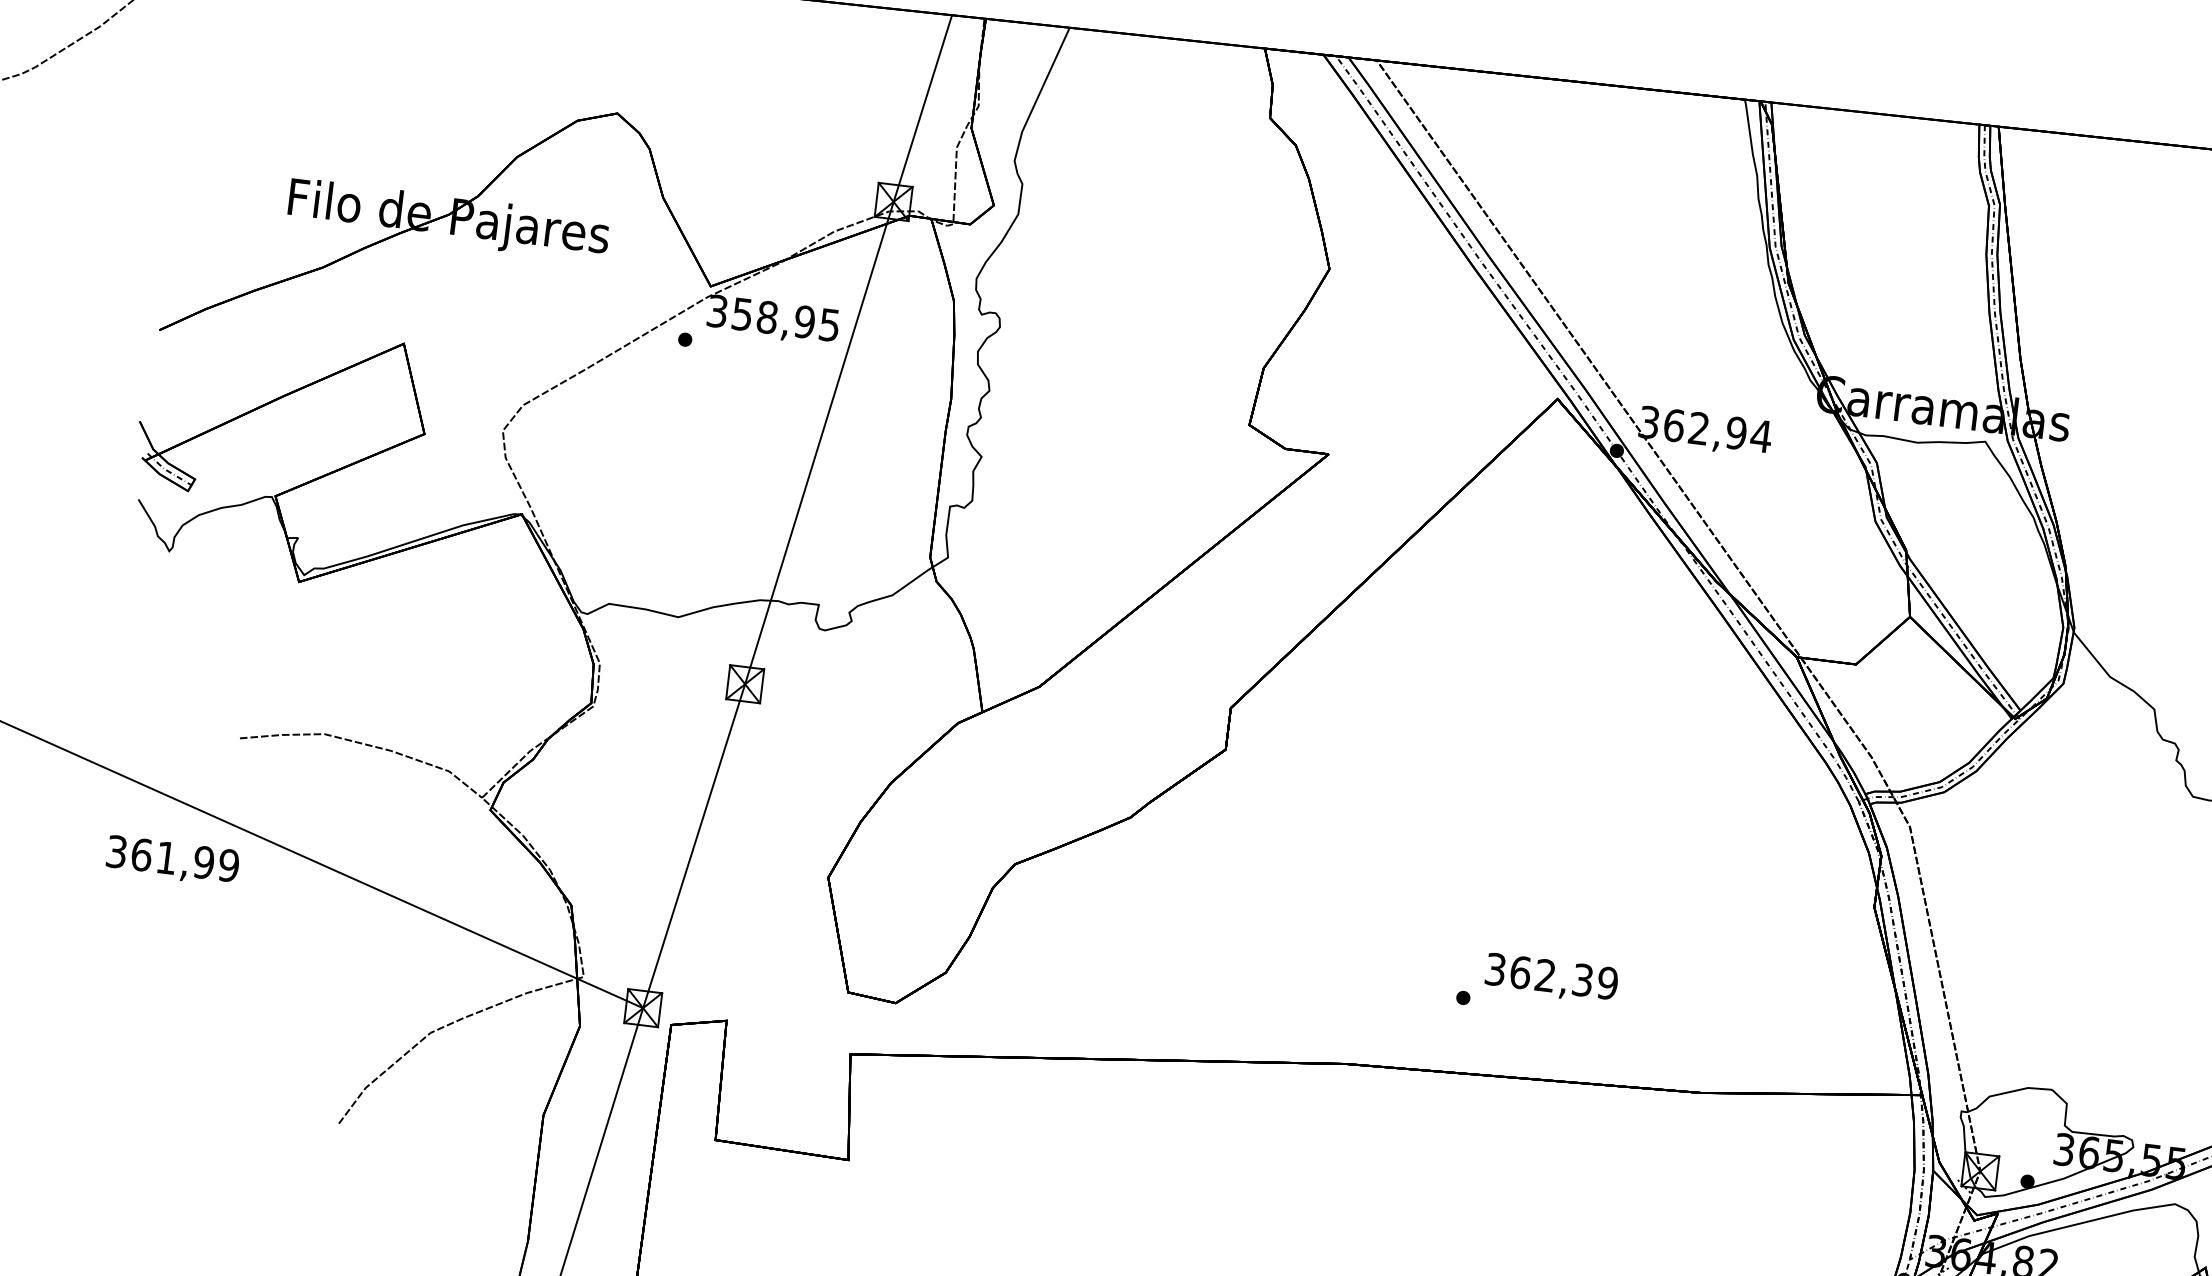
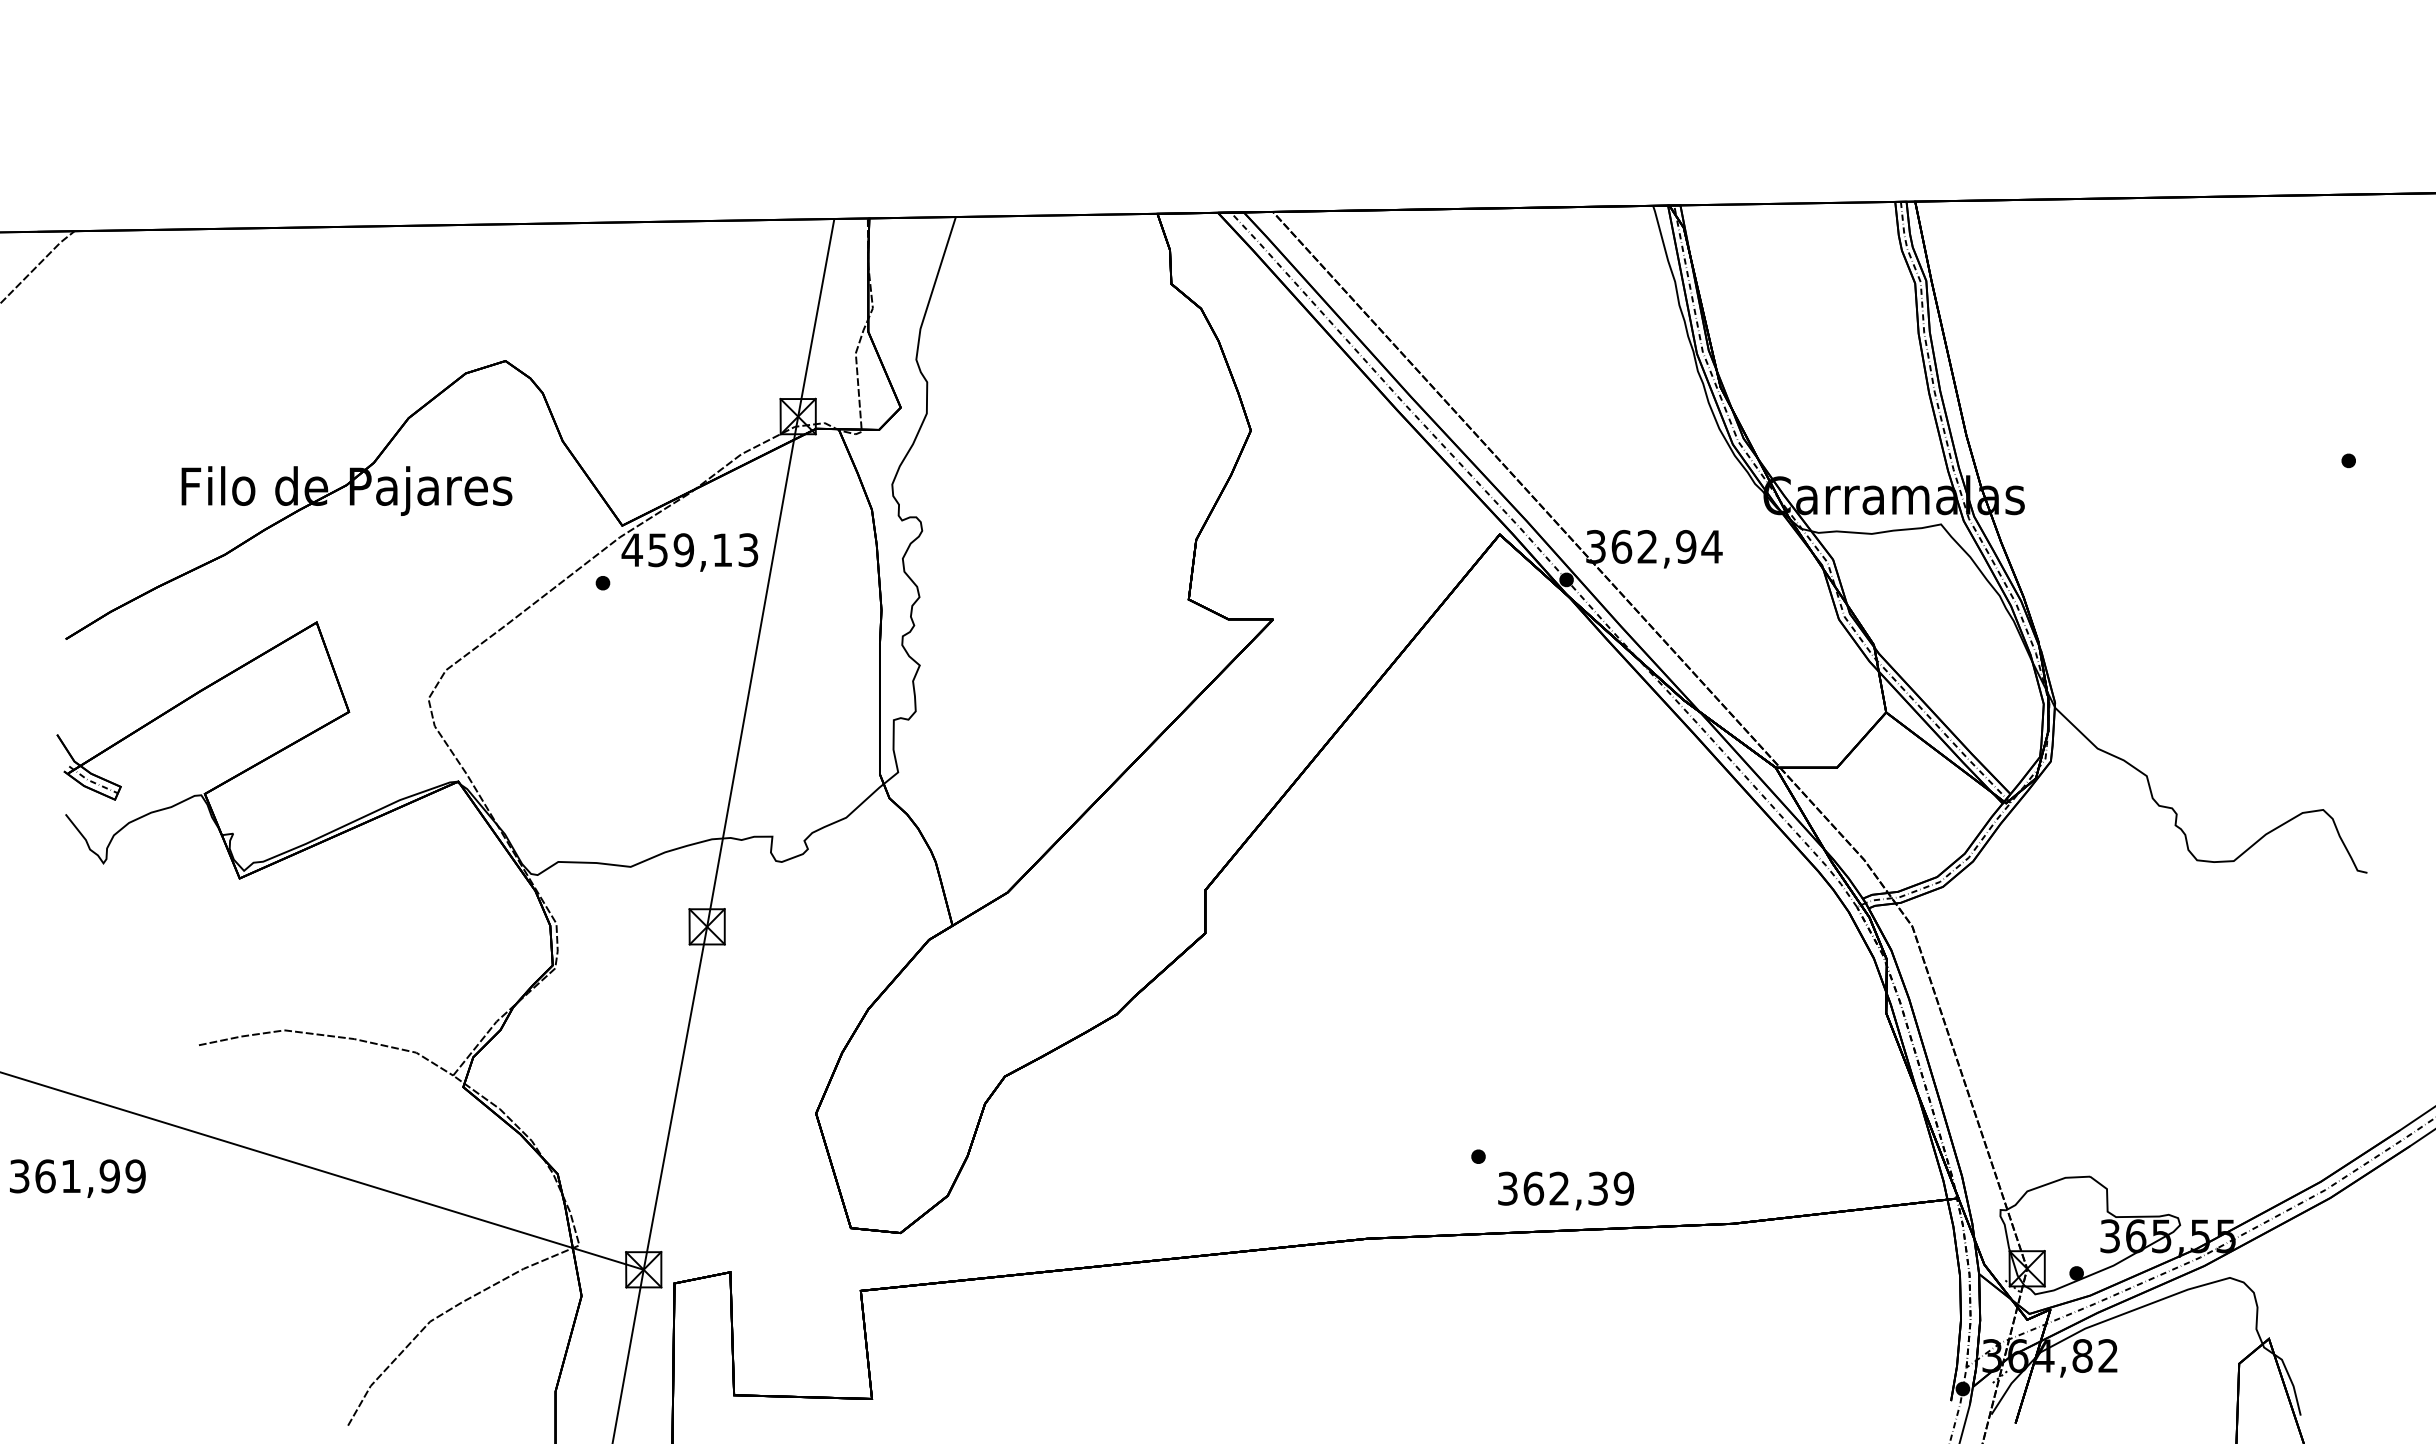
text: (772, 318) -> (689, 550), 358,95 -> 459,13
text: (172, 860) -> (77, 1178), moved
text: (1551, 978) -> (1565, 1190), moved

